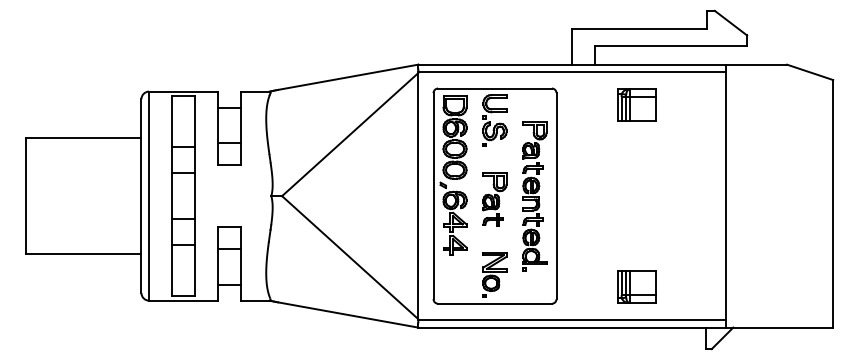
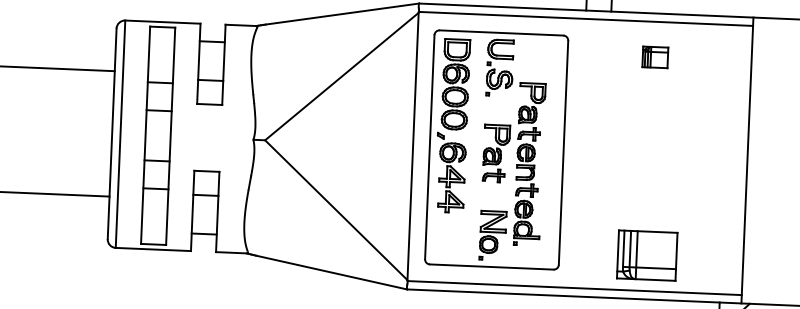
part: (636, 104) -> (654, 56), size x0.6
part: (534, 196) -> (529, 164), moved
part: (636, 286) -> (646, 254), size x1.4

